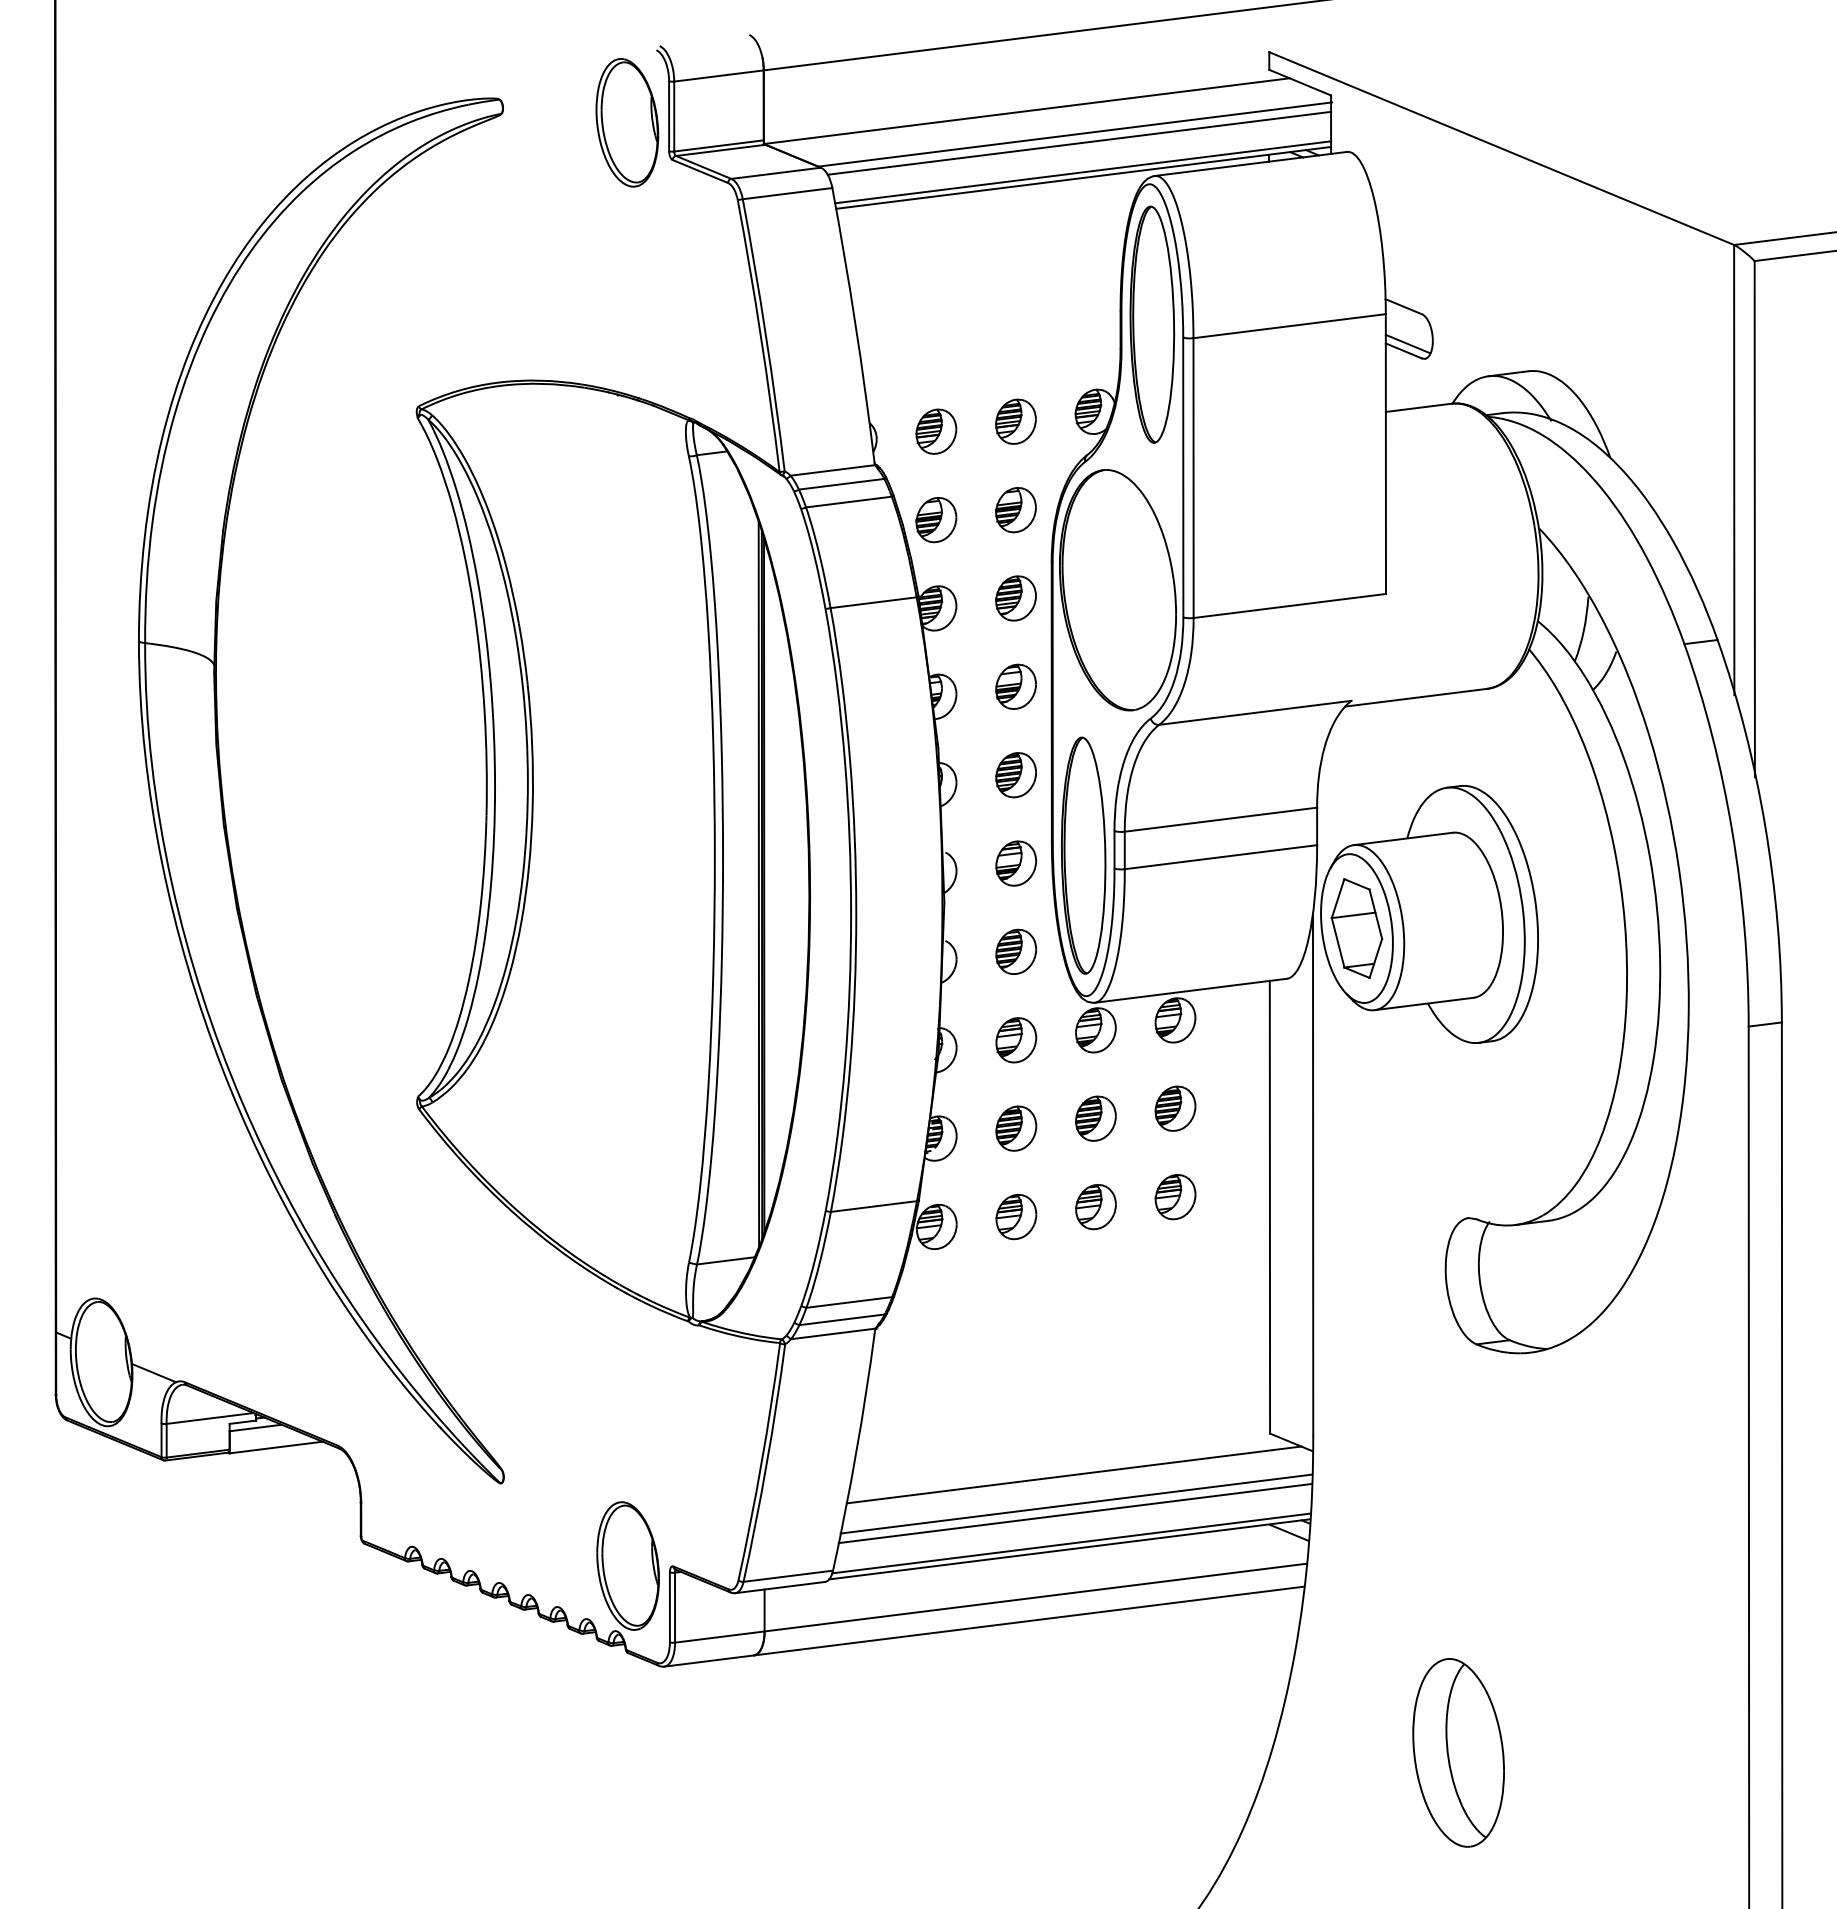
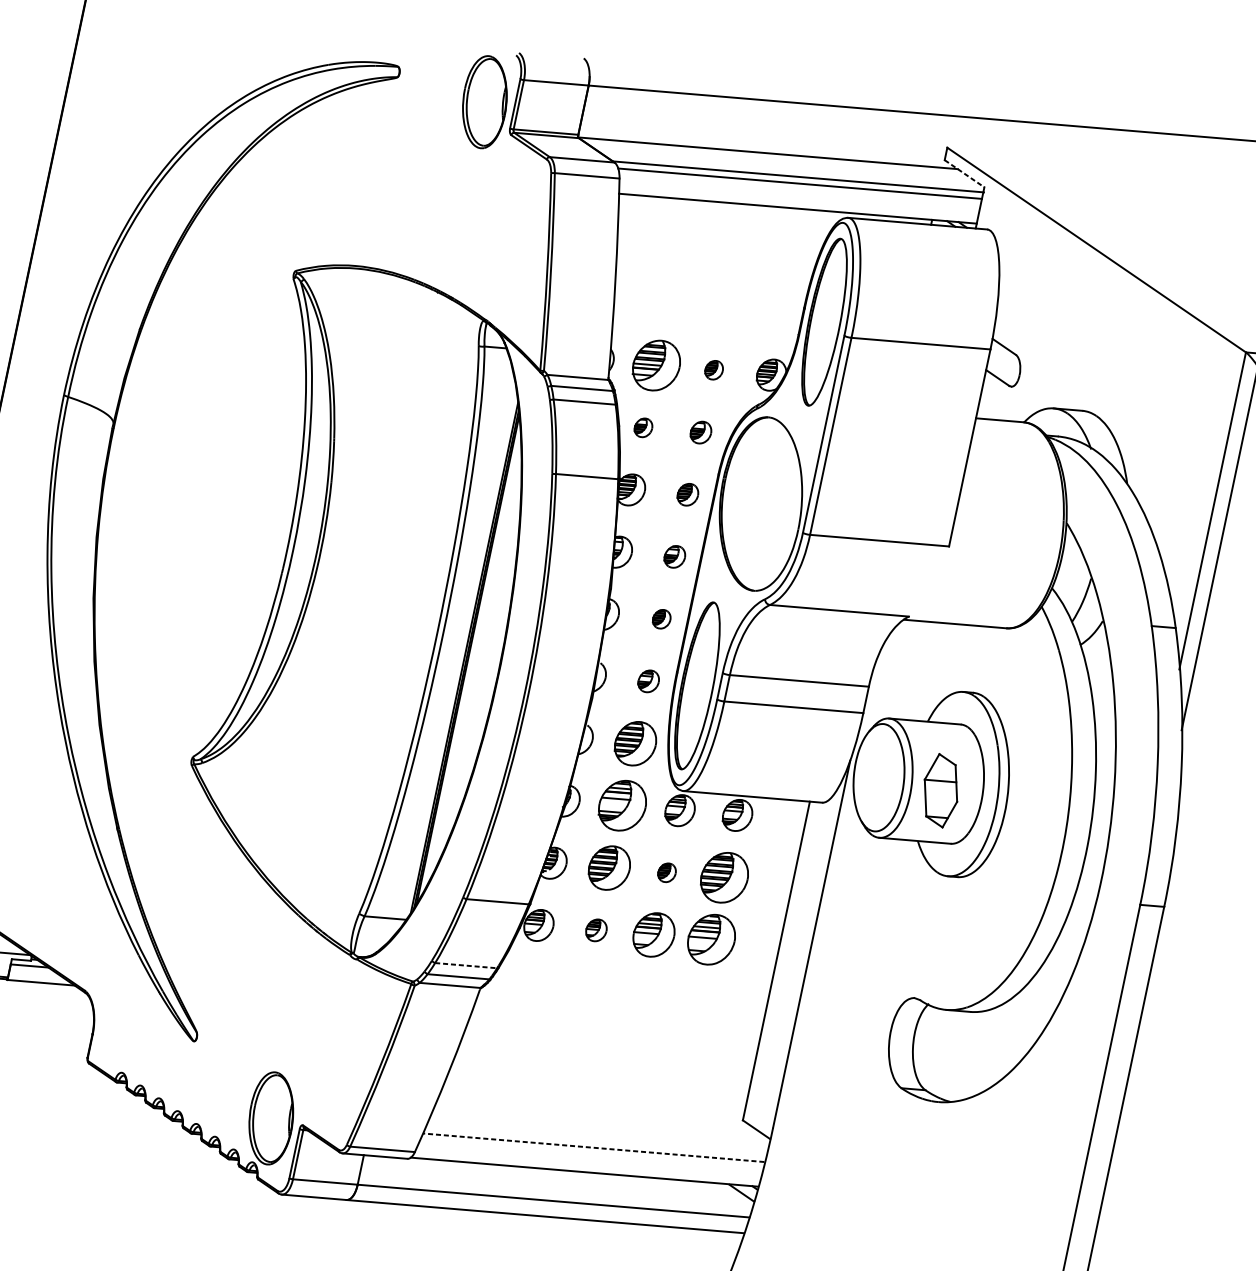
line: (1300, 82) -> (964, 173), solid -> dashed
line: (1083, 172) -> (798, 204), removed
line: (1407, 343) -> (1001, 373), removed
part: (1015, 421) -> (713, 370), size x0.6
part: (936, 431) -> (656, 365), size x1.6
part: (1015, 510) -> (700, 432), size x0.7
part: (936, 520) -> (643, 428), size x0.6
part: (1015, 598) -> (687, 494), size x0.7
part: (1015, 686) -> (674, 556), size x0.7
part: (1015, 775) -> (661, 619), size x0.6
part: (1015, 863) -> (648, 681), size x0.7
part: (1356, 928) -> (940, 790), moved
part: (1016, 951) -> (635, 743), size x1.4
part: (1016, 1040) -> (622, 806), size x1.6
part: (1175, 1108) -> (724, 877), size x1.6
part: (1095, 1118) -> (666, 872), size x0.6
part: (1016, 1128) -> (609, 867), size x1.4
part: (1175, 1197) -> (711, 940), size x1.6
part: (1095, 1207) -> (653, 935), size x1.4
part: (1016, 1217) -> (596, 930), size x0.7
line: (849, 1302) -> (466, 965), solid -> dashed
line: (1073, 1474) -> (598, 1120), removed
line: (1075, 1503) -> (595, 1140), removed
line: (1074, 1513) -> (593, 1147), solid -> dashed
line: (1070, 1543) -> (586, 1168), removed

